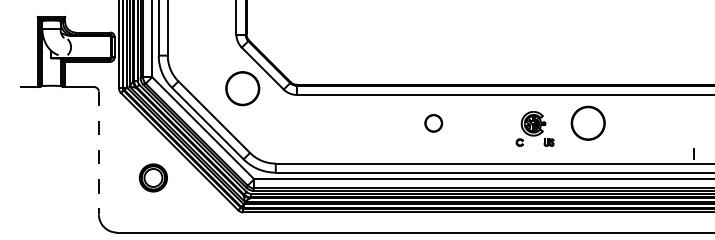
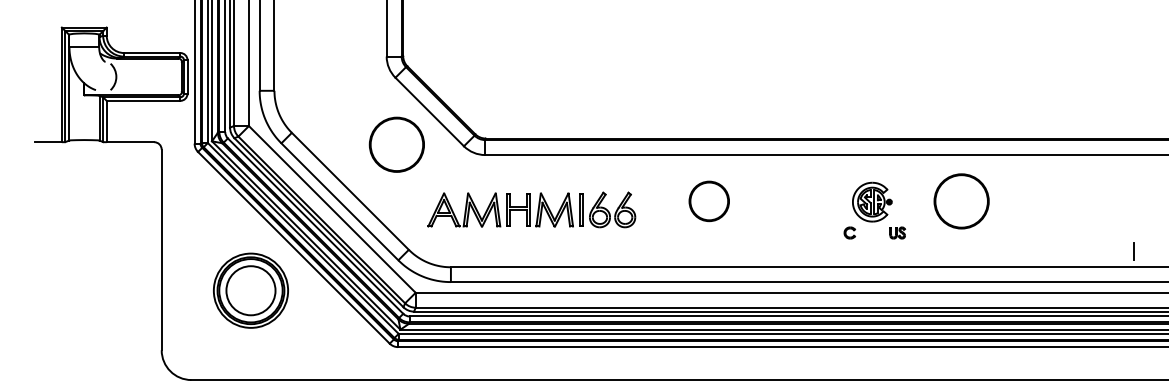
circle: (433, 123) -> (708, 201), size x1.43
part: (325, 127) -> (532, 208), added
line: (98, 153) -> (161, 250), dashed -> solid
part: (153, 177) -> (251, 289), size x1.67

